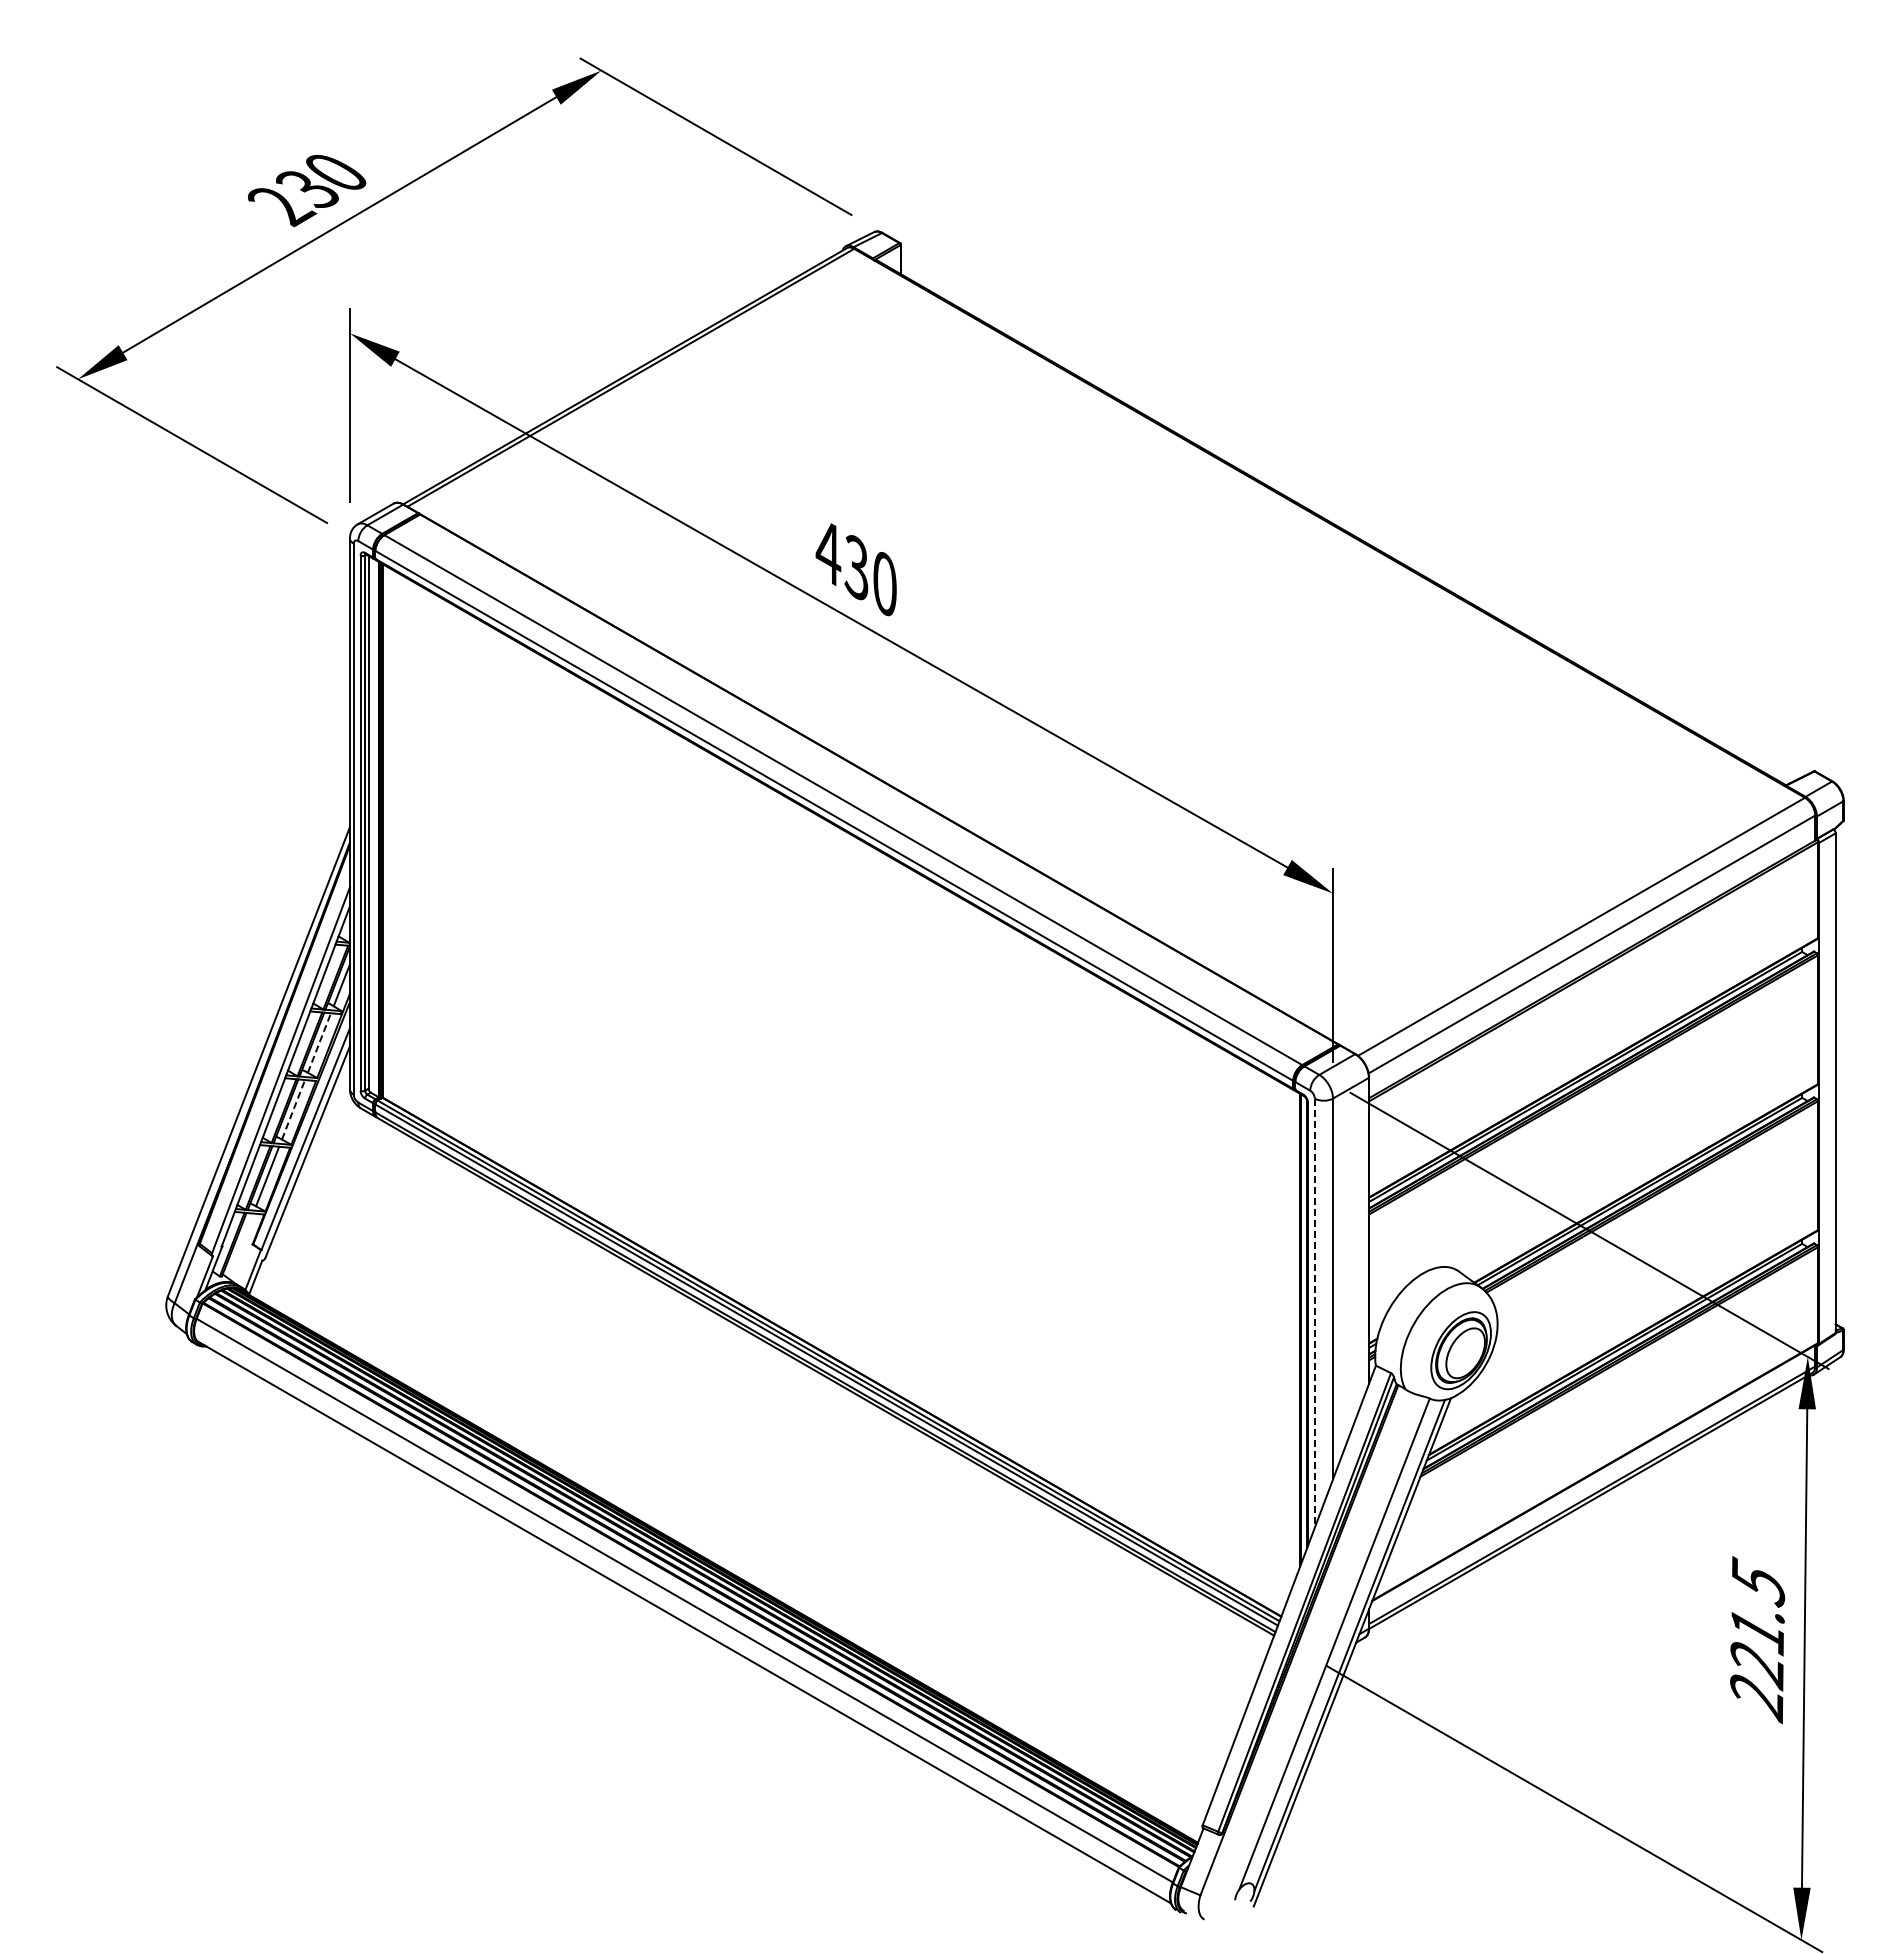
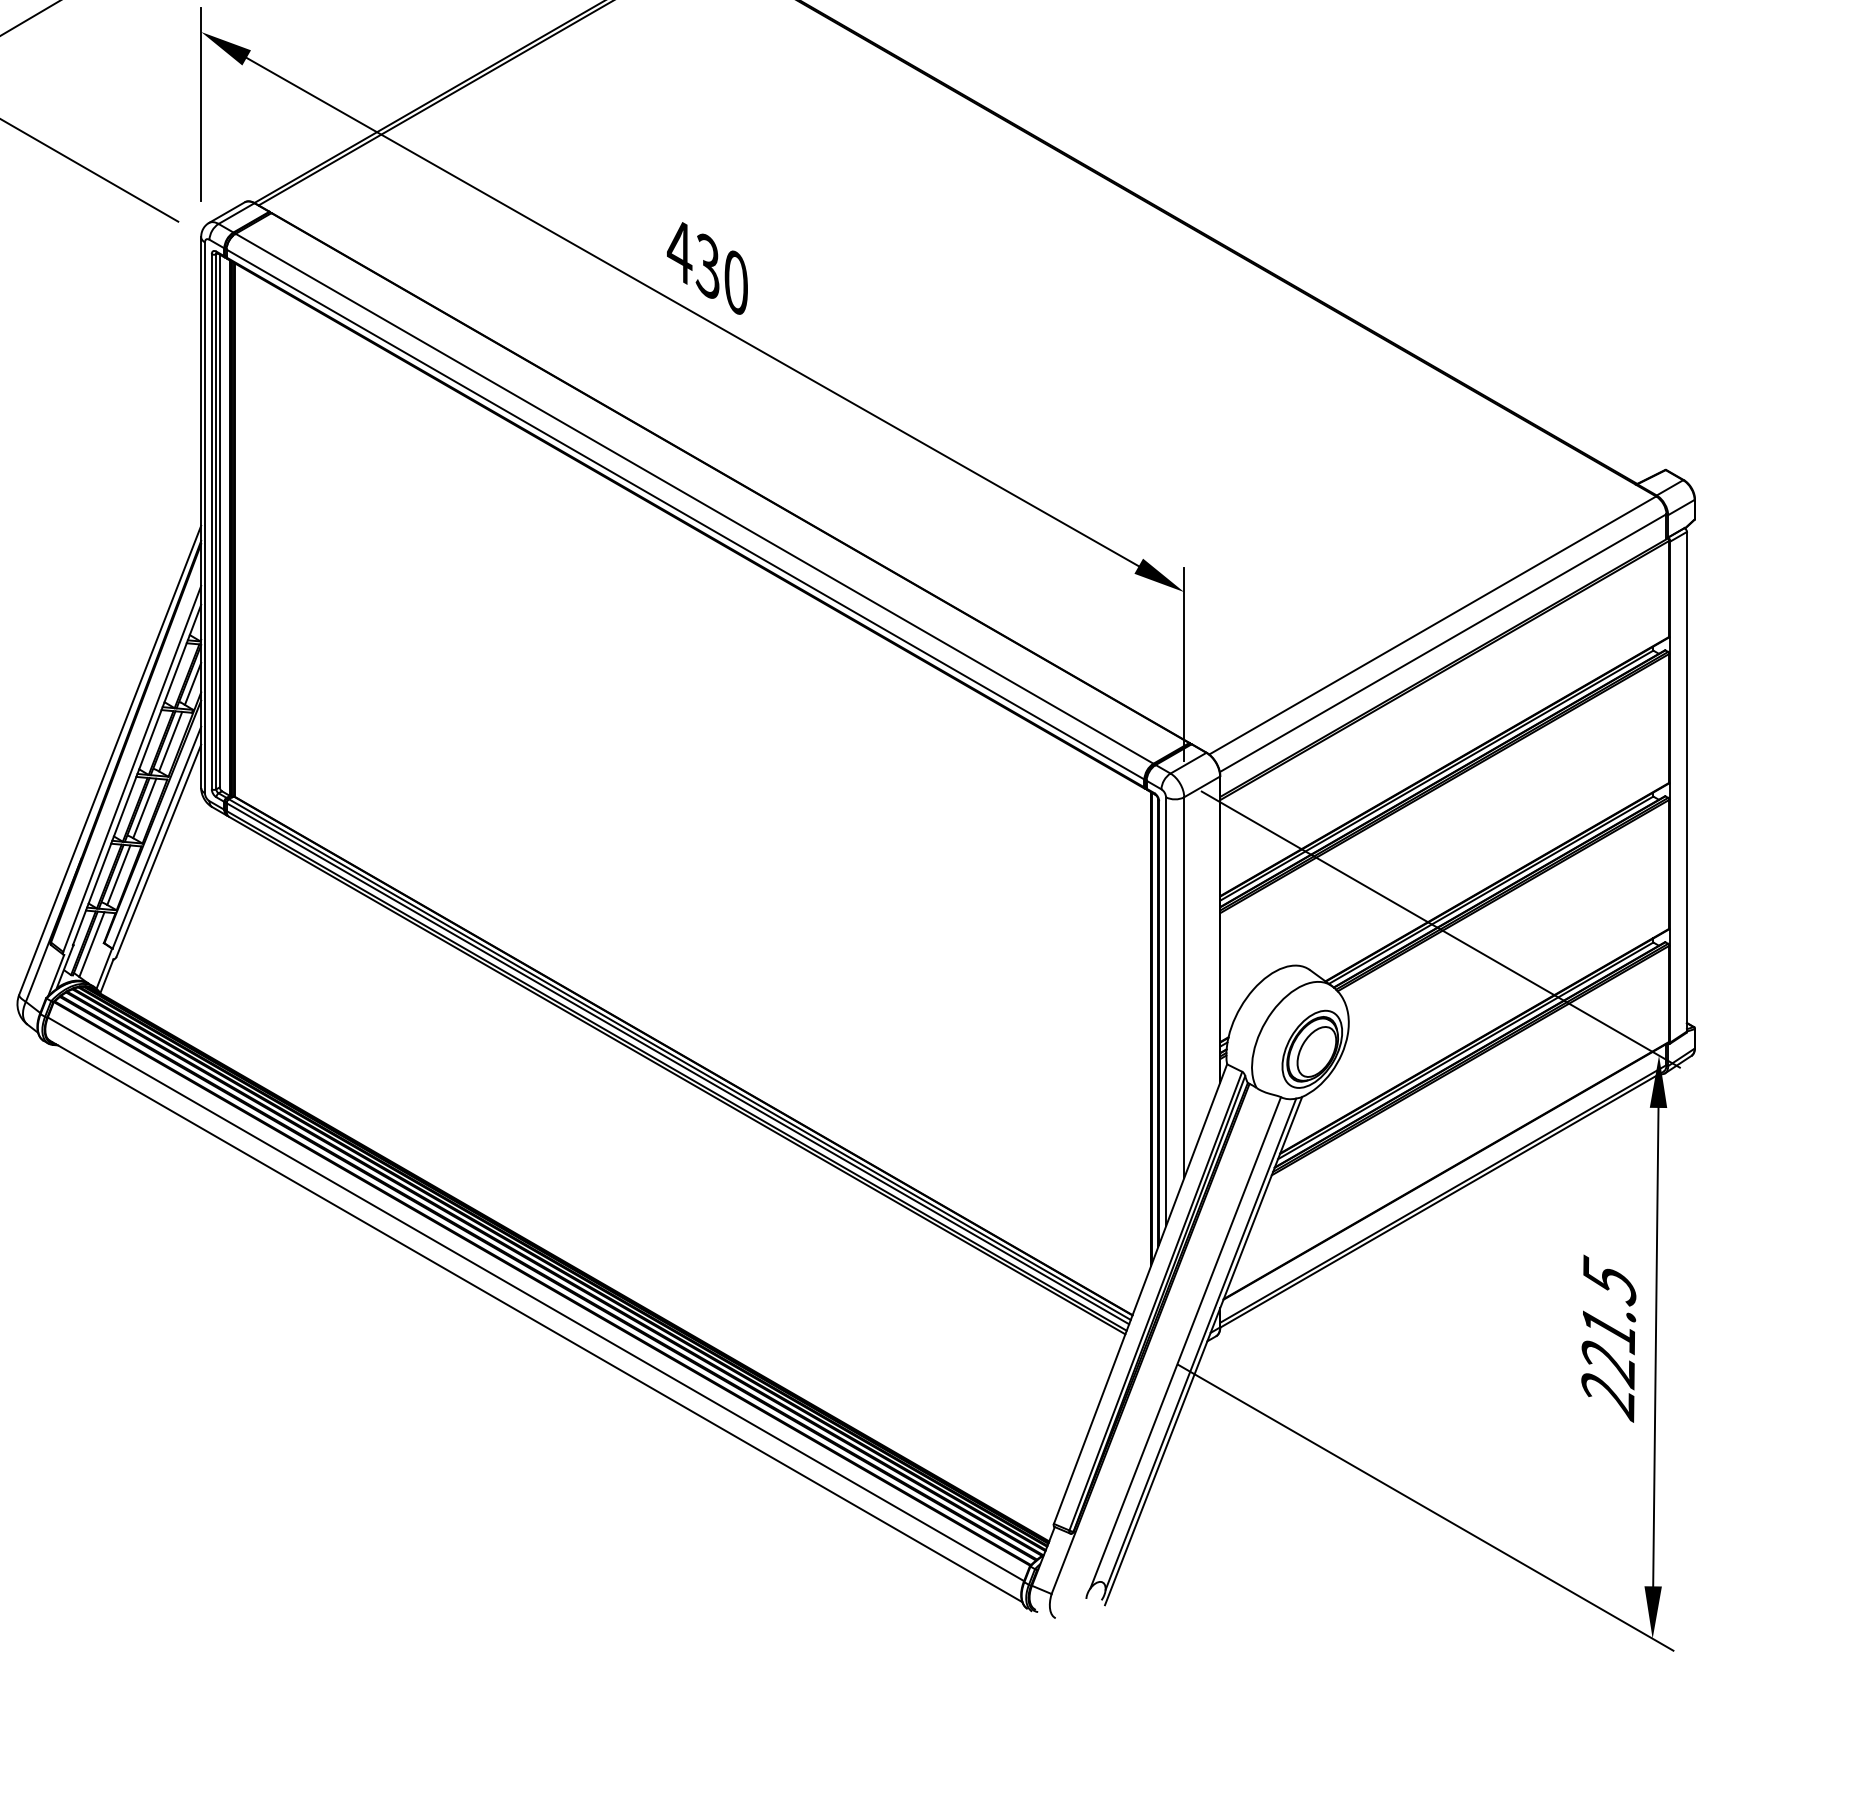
line: (319, 1043) -> (170, 742), dashed -> solid
line: (293, 1109) -> (144, 808), dashed -> solid
line: (240, 1245) -> (91, 944), added
line: (1314, 1313) -> (1165, 1012), dashed -> solid

